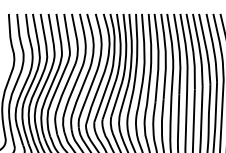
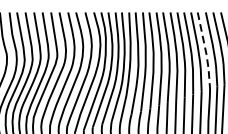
line: (206, 50) -> (205, 52), solid -> dashed

